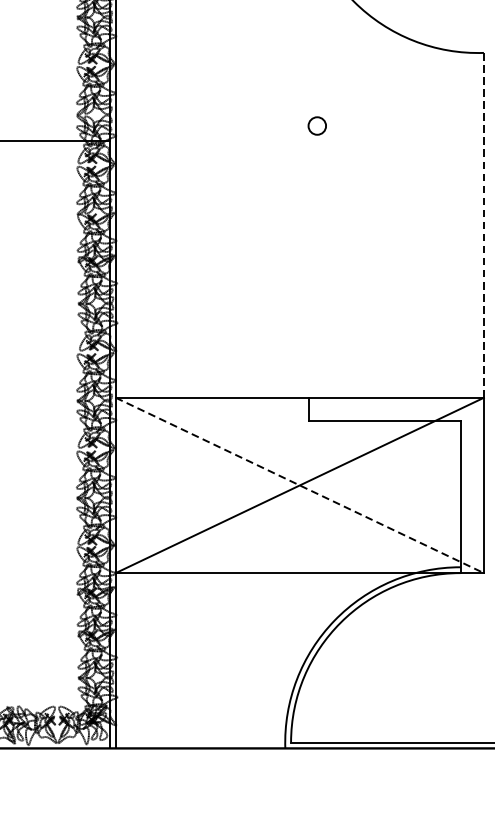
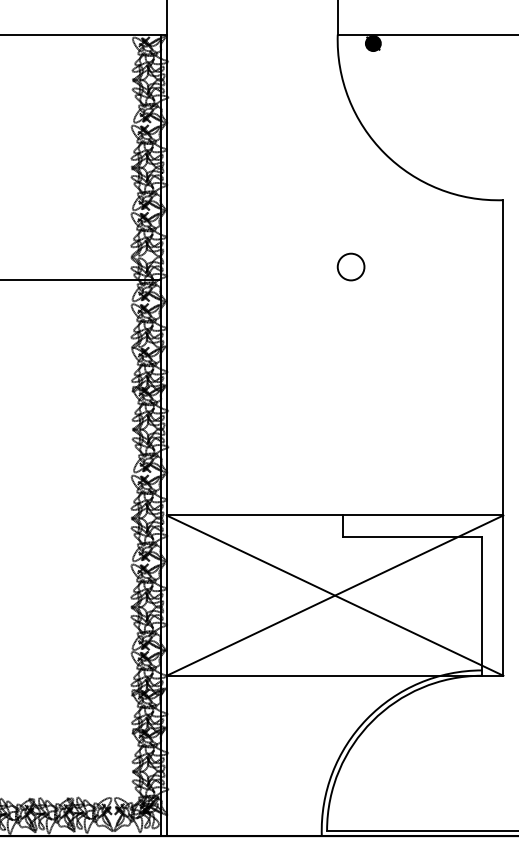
circle: (316, 125) -> (350, 266), size x1.67
line: (484, 224) -> (503, 357), dashed -> solid
line: (300, 485) -> (335, 595), dashed -> solid

